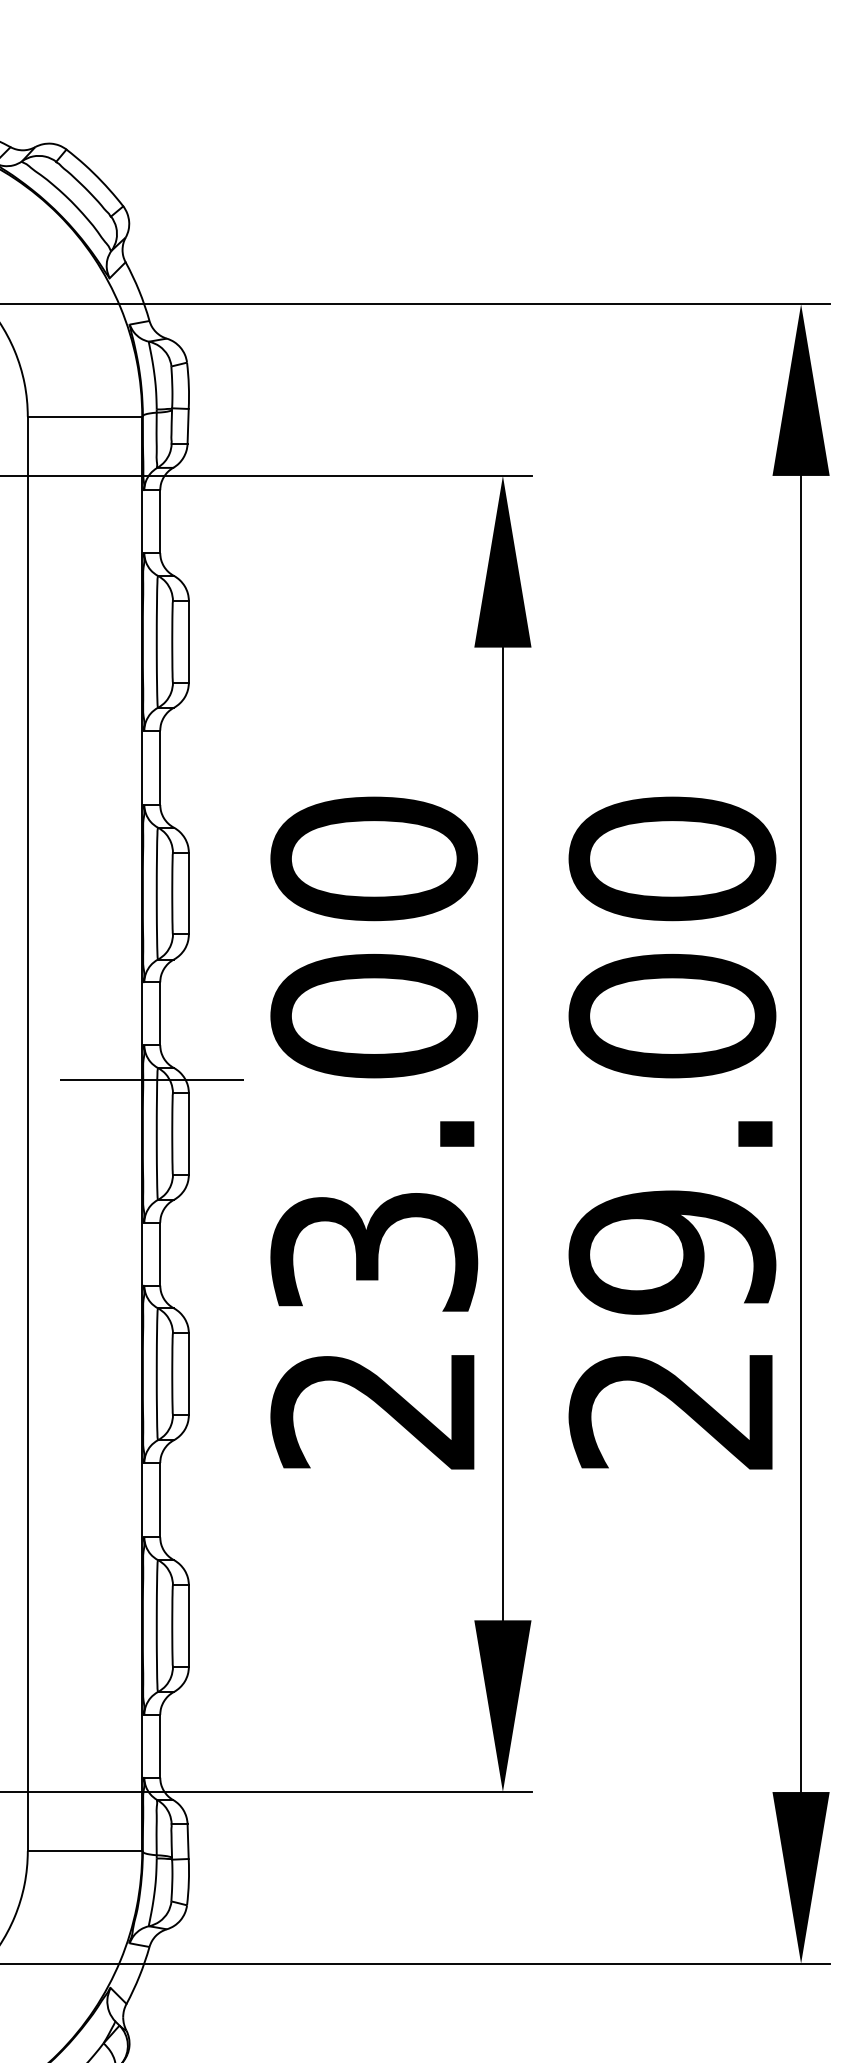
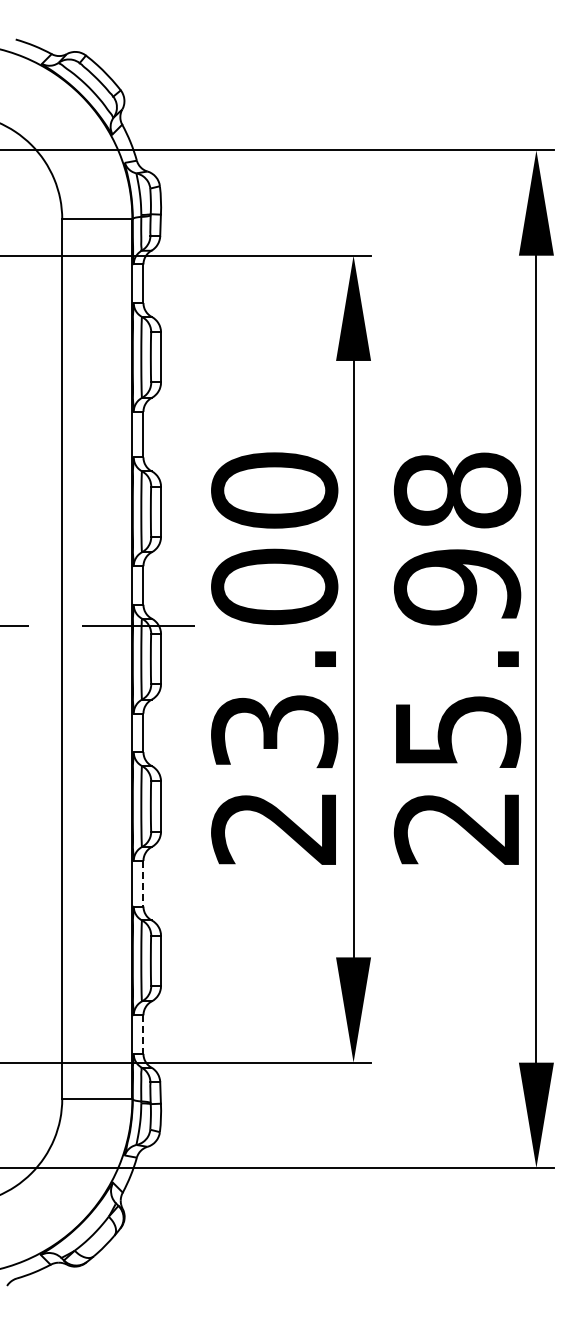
text: (672, 1054) -> (457, 610), 29.00 -> 25.98
line: (160, 1499) -> (143, 883), solid -> dashed
line: (160, 1747) -> (143, 1035), solid -> dashed

